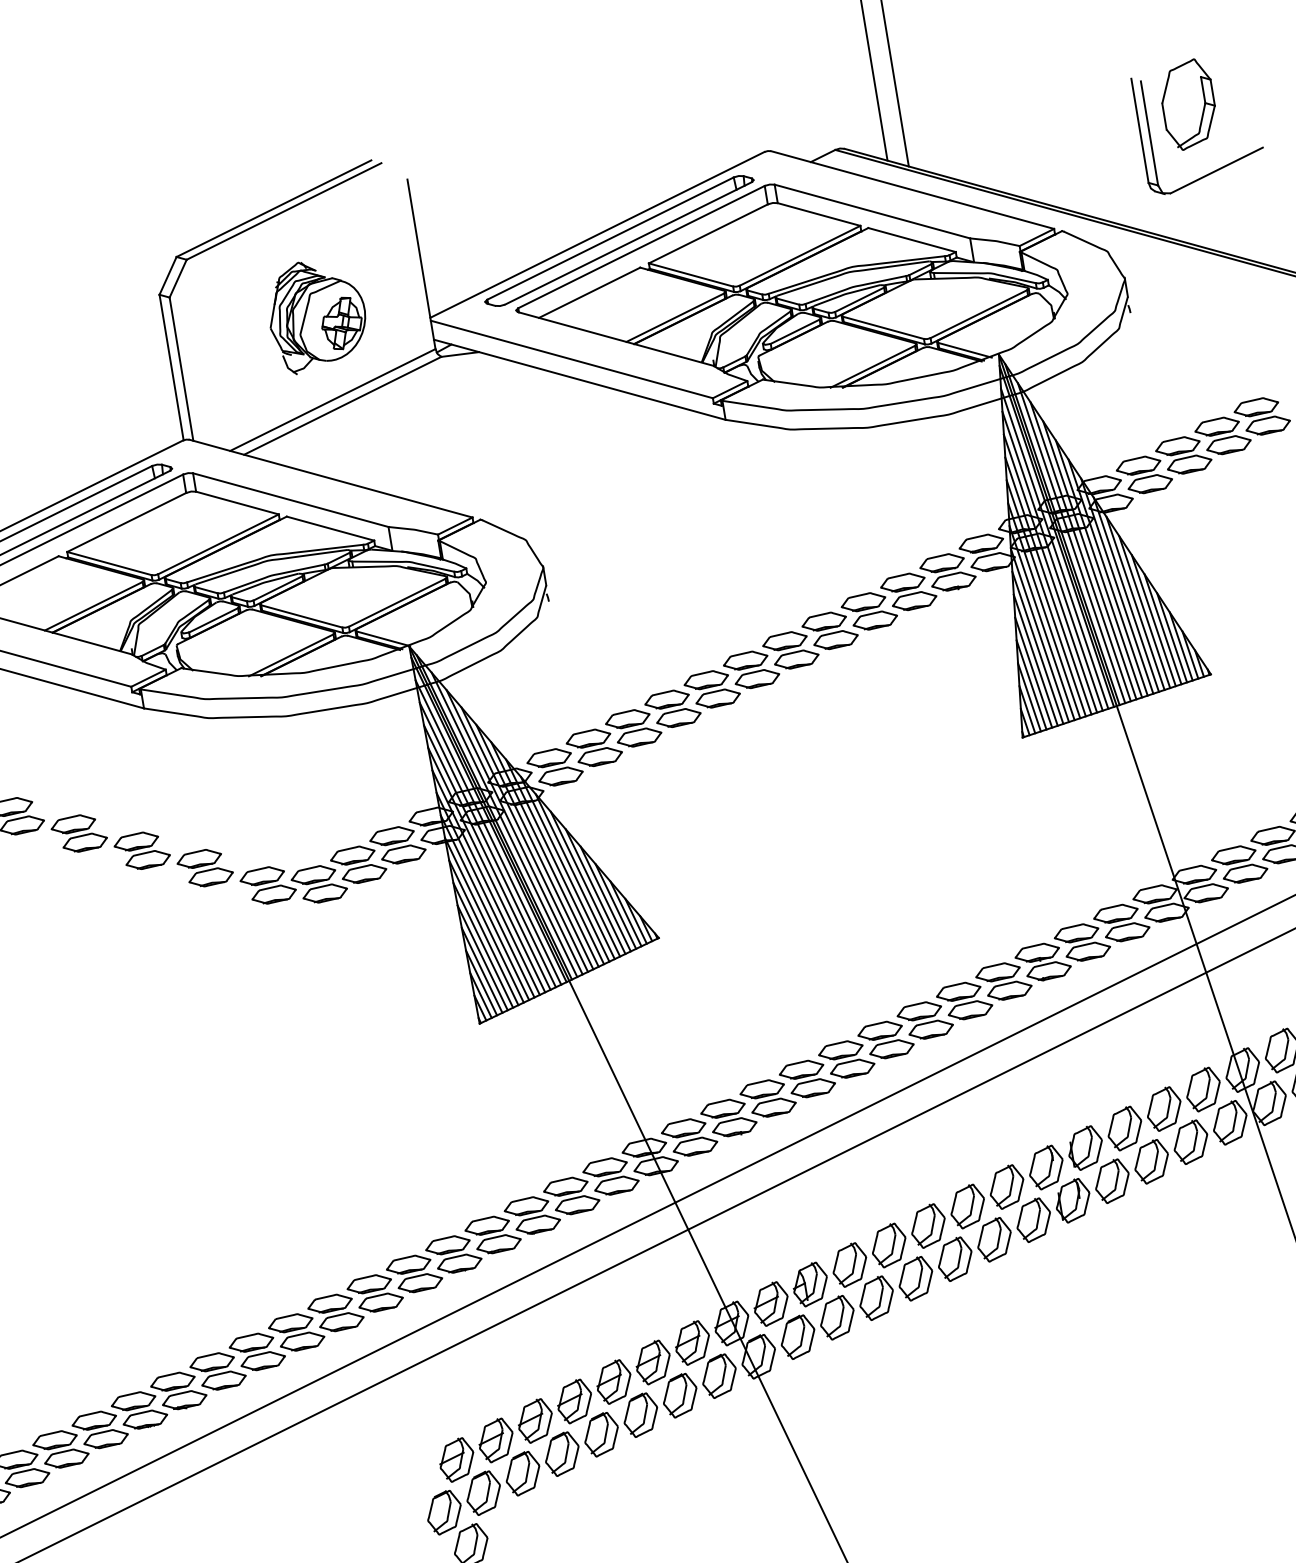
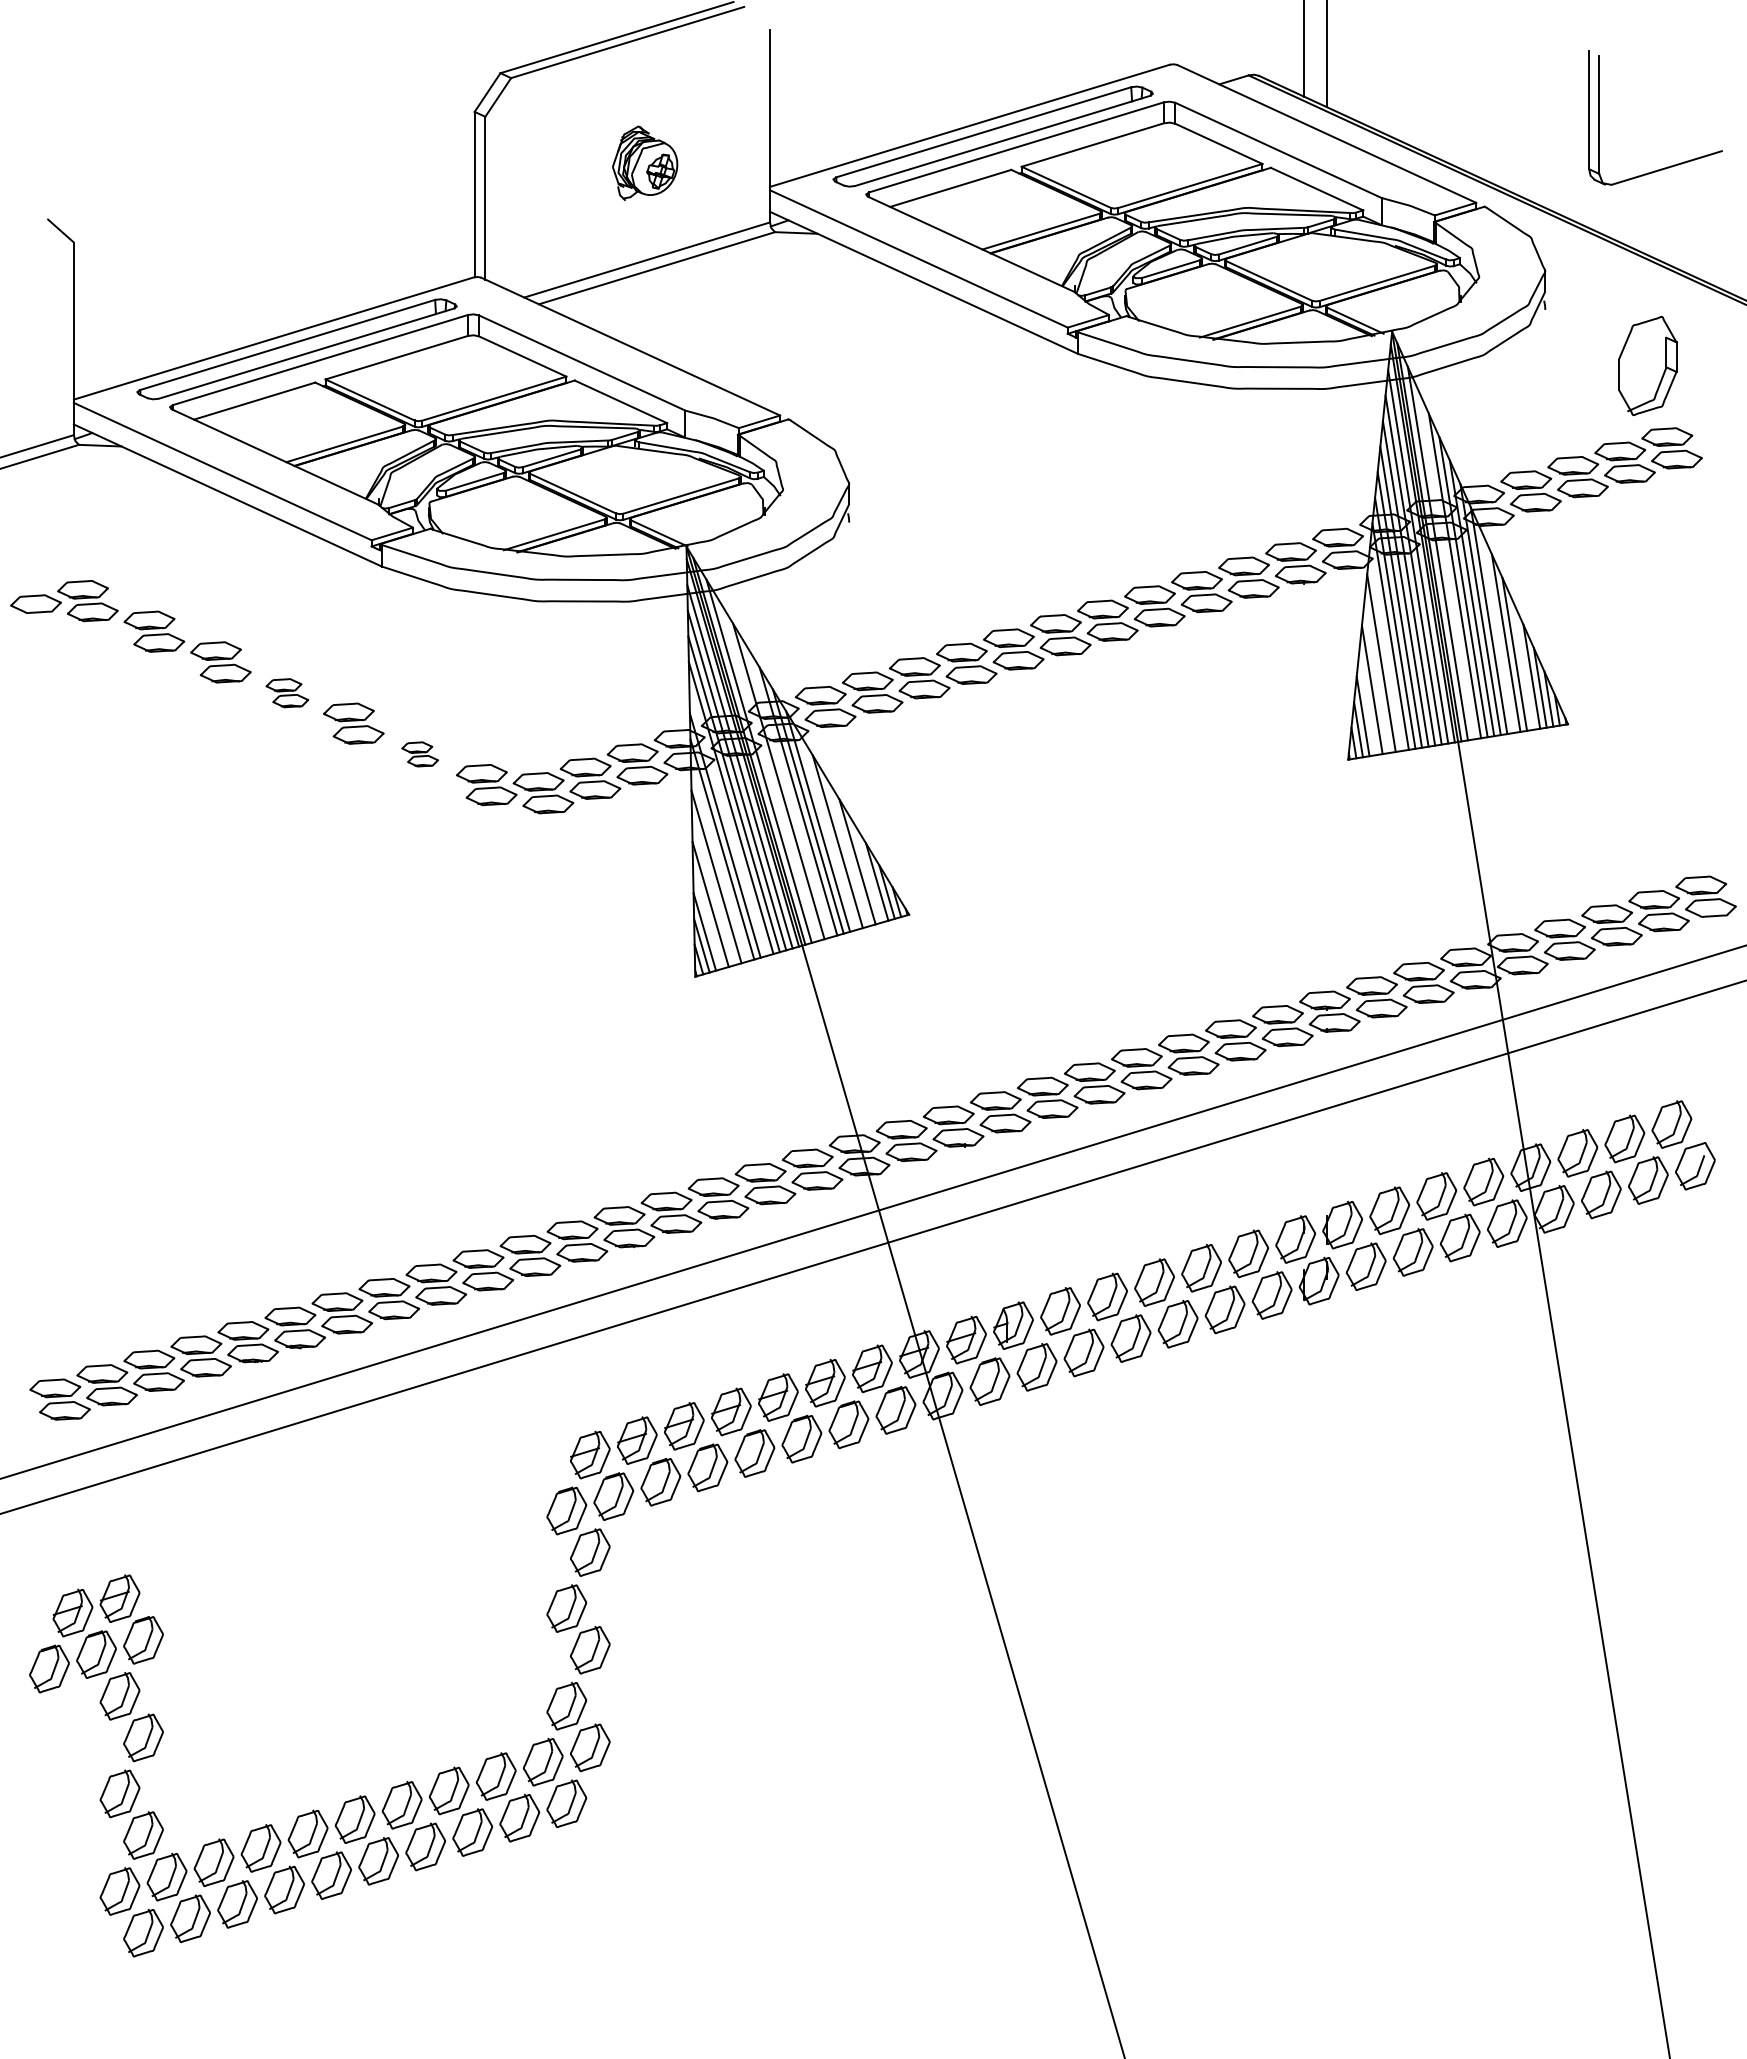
part: (1188, 104) -> (1647, 365), moved
part: (316, 315) -> (644, 163), size x0.6
line: (1080, 551) -> (1446, 564), removed
line: (1135, 603) -> (1497, 631), removed
line: (1162, 629) -> (1522, 665), removed
line: (1039, 635) -> (1385, 649), removed
line: (1035, 660) -> (1376, 676), removed
line: (1031, 685) -> (1367, 703), removed
line: (514, 832) -> (768, 771), removed
part: (79, 833) -> (287, 693), size x0.7
line: (534, 847) -> (788, 791), removed
part: (204, 868) -> (419, 754), size x0.6
line: (574, 876) -> (827, 831), removed
line: (486, 882) -> (728, 821), removed
line: (595, 891) -> (847, 851), removed
line: (615, 906) -> (867, 871), removed
line: (483, 919) -> (718, 862), removed
line: (483, 945) -> (713, 890), removed
line: (481, 969) -> (707, 917), removed

